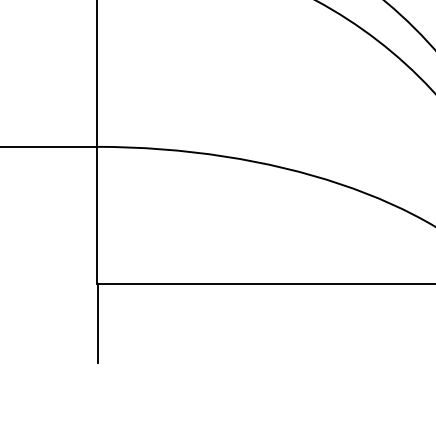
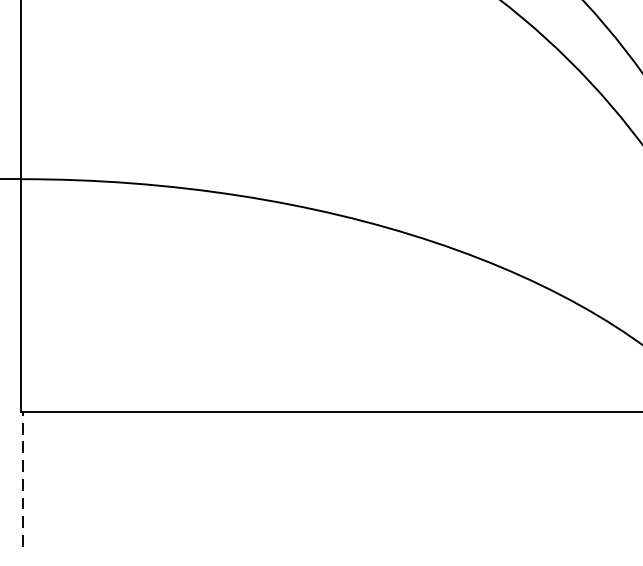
line: (97, 323) -> (22, 479), solid -> dashed

